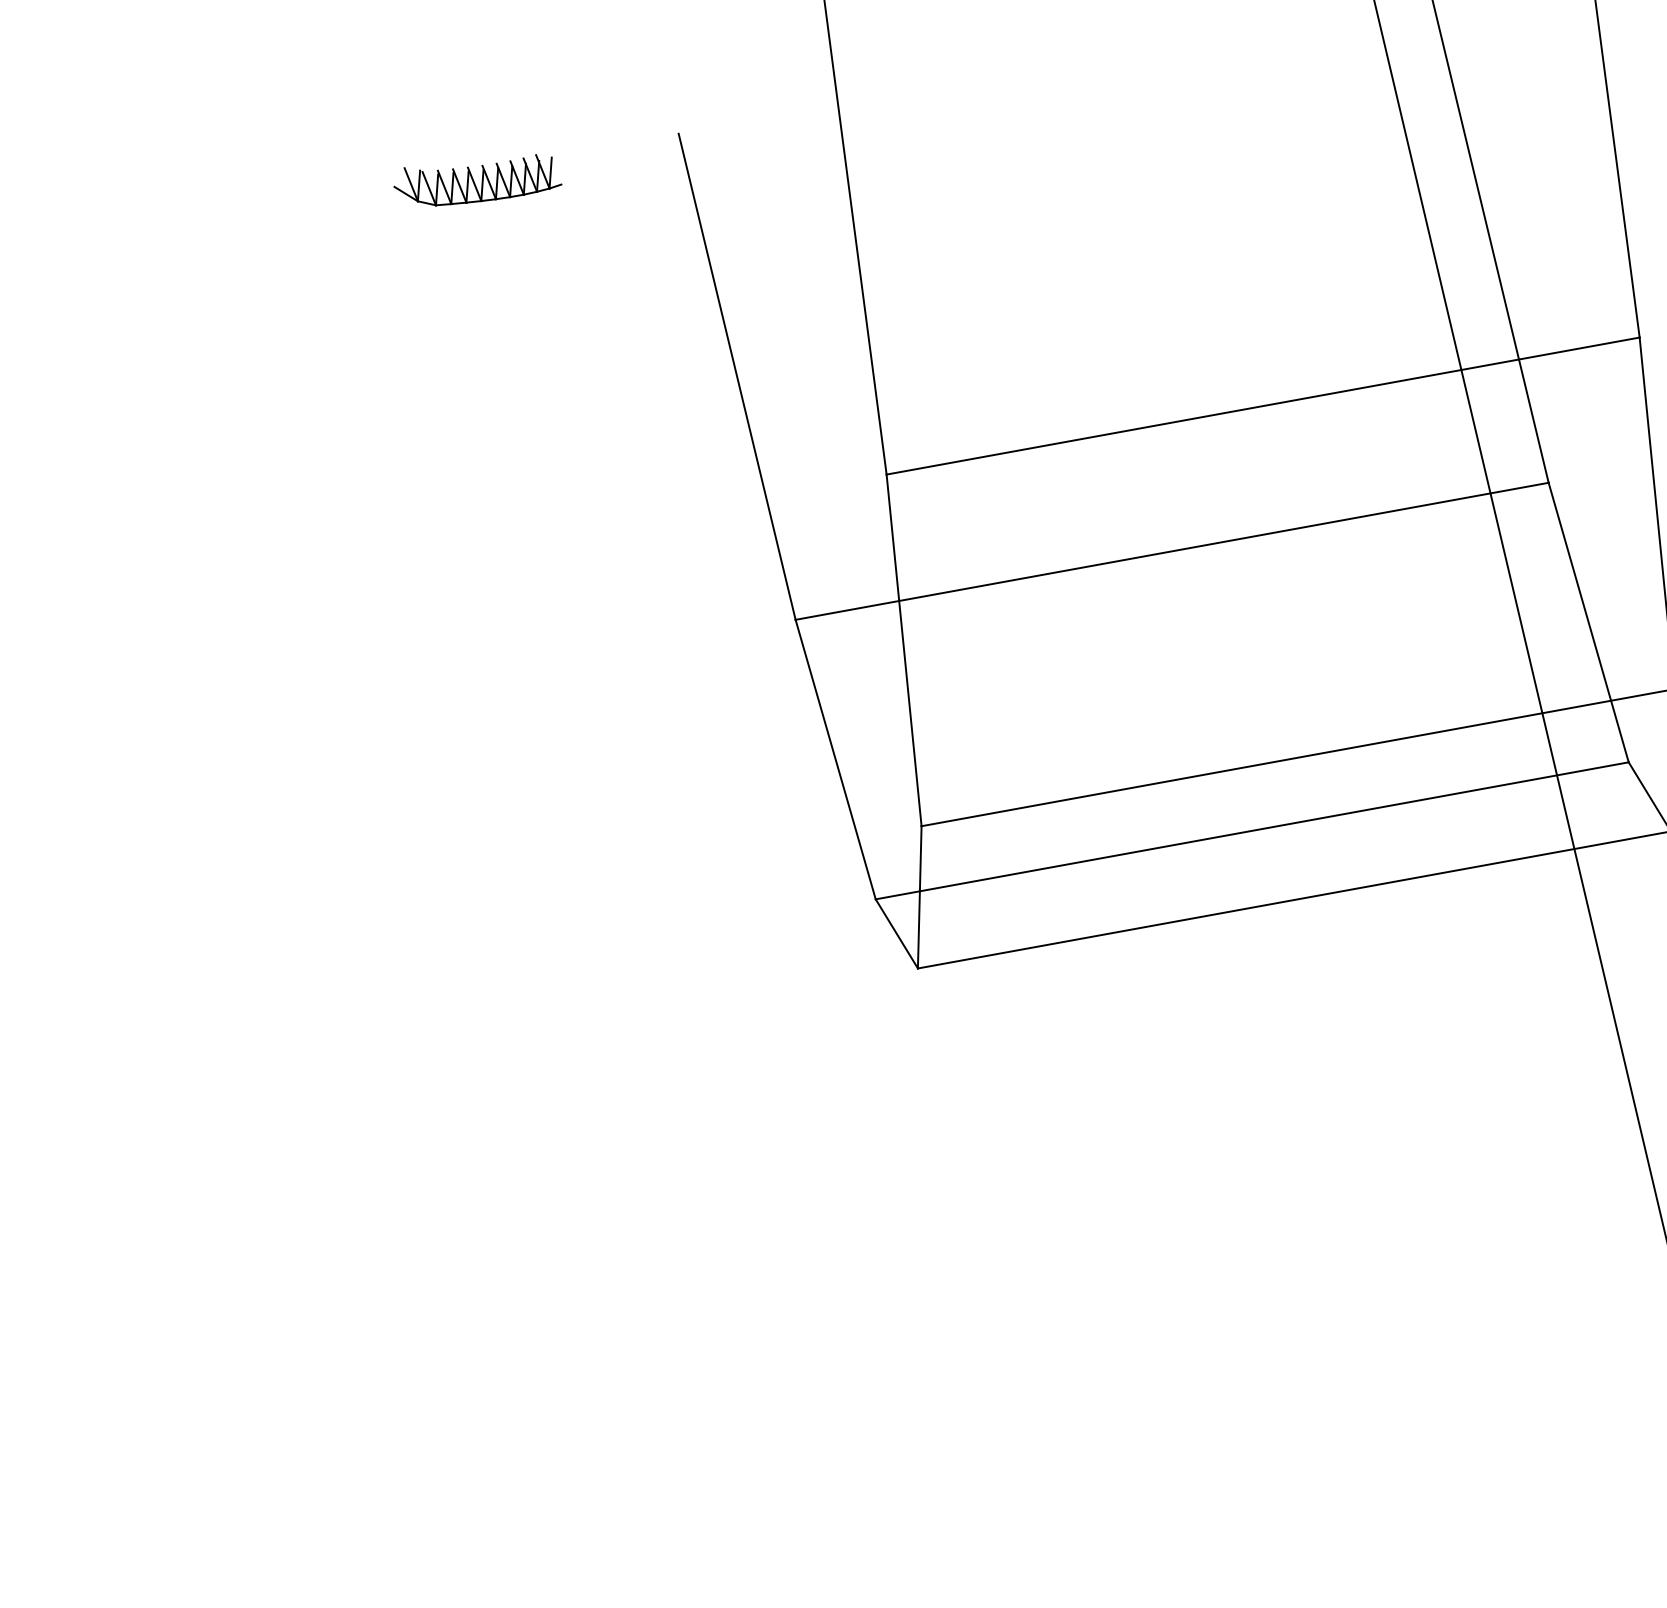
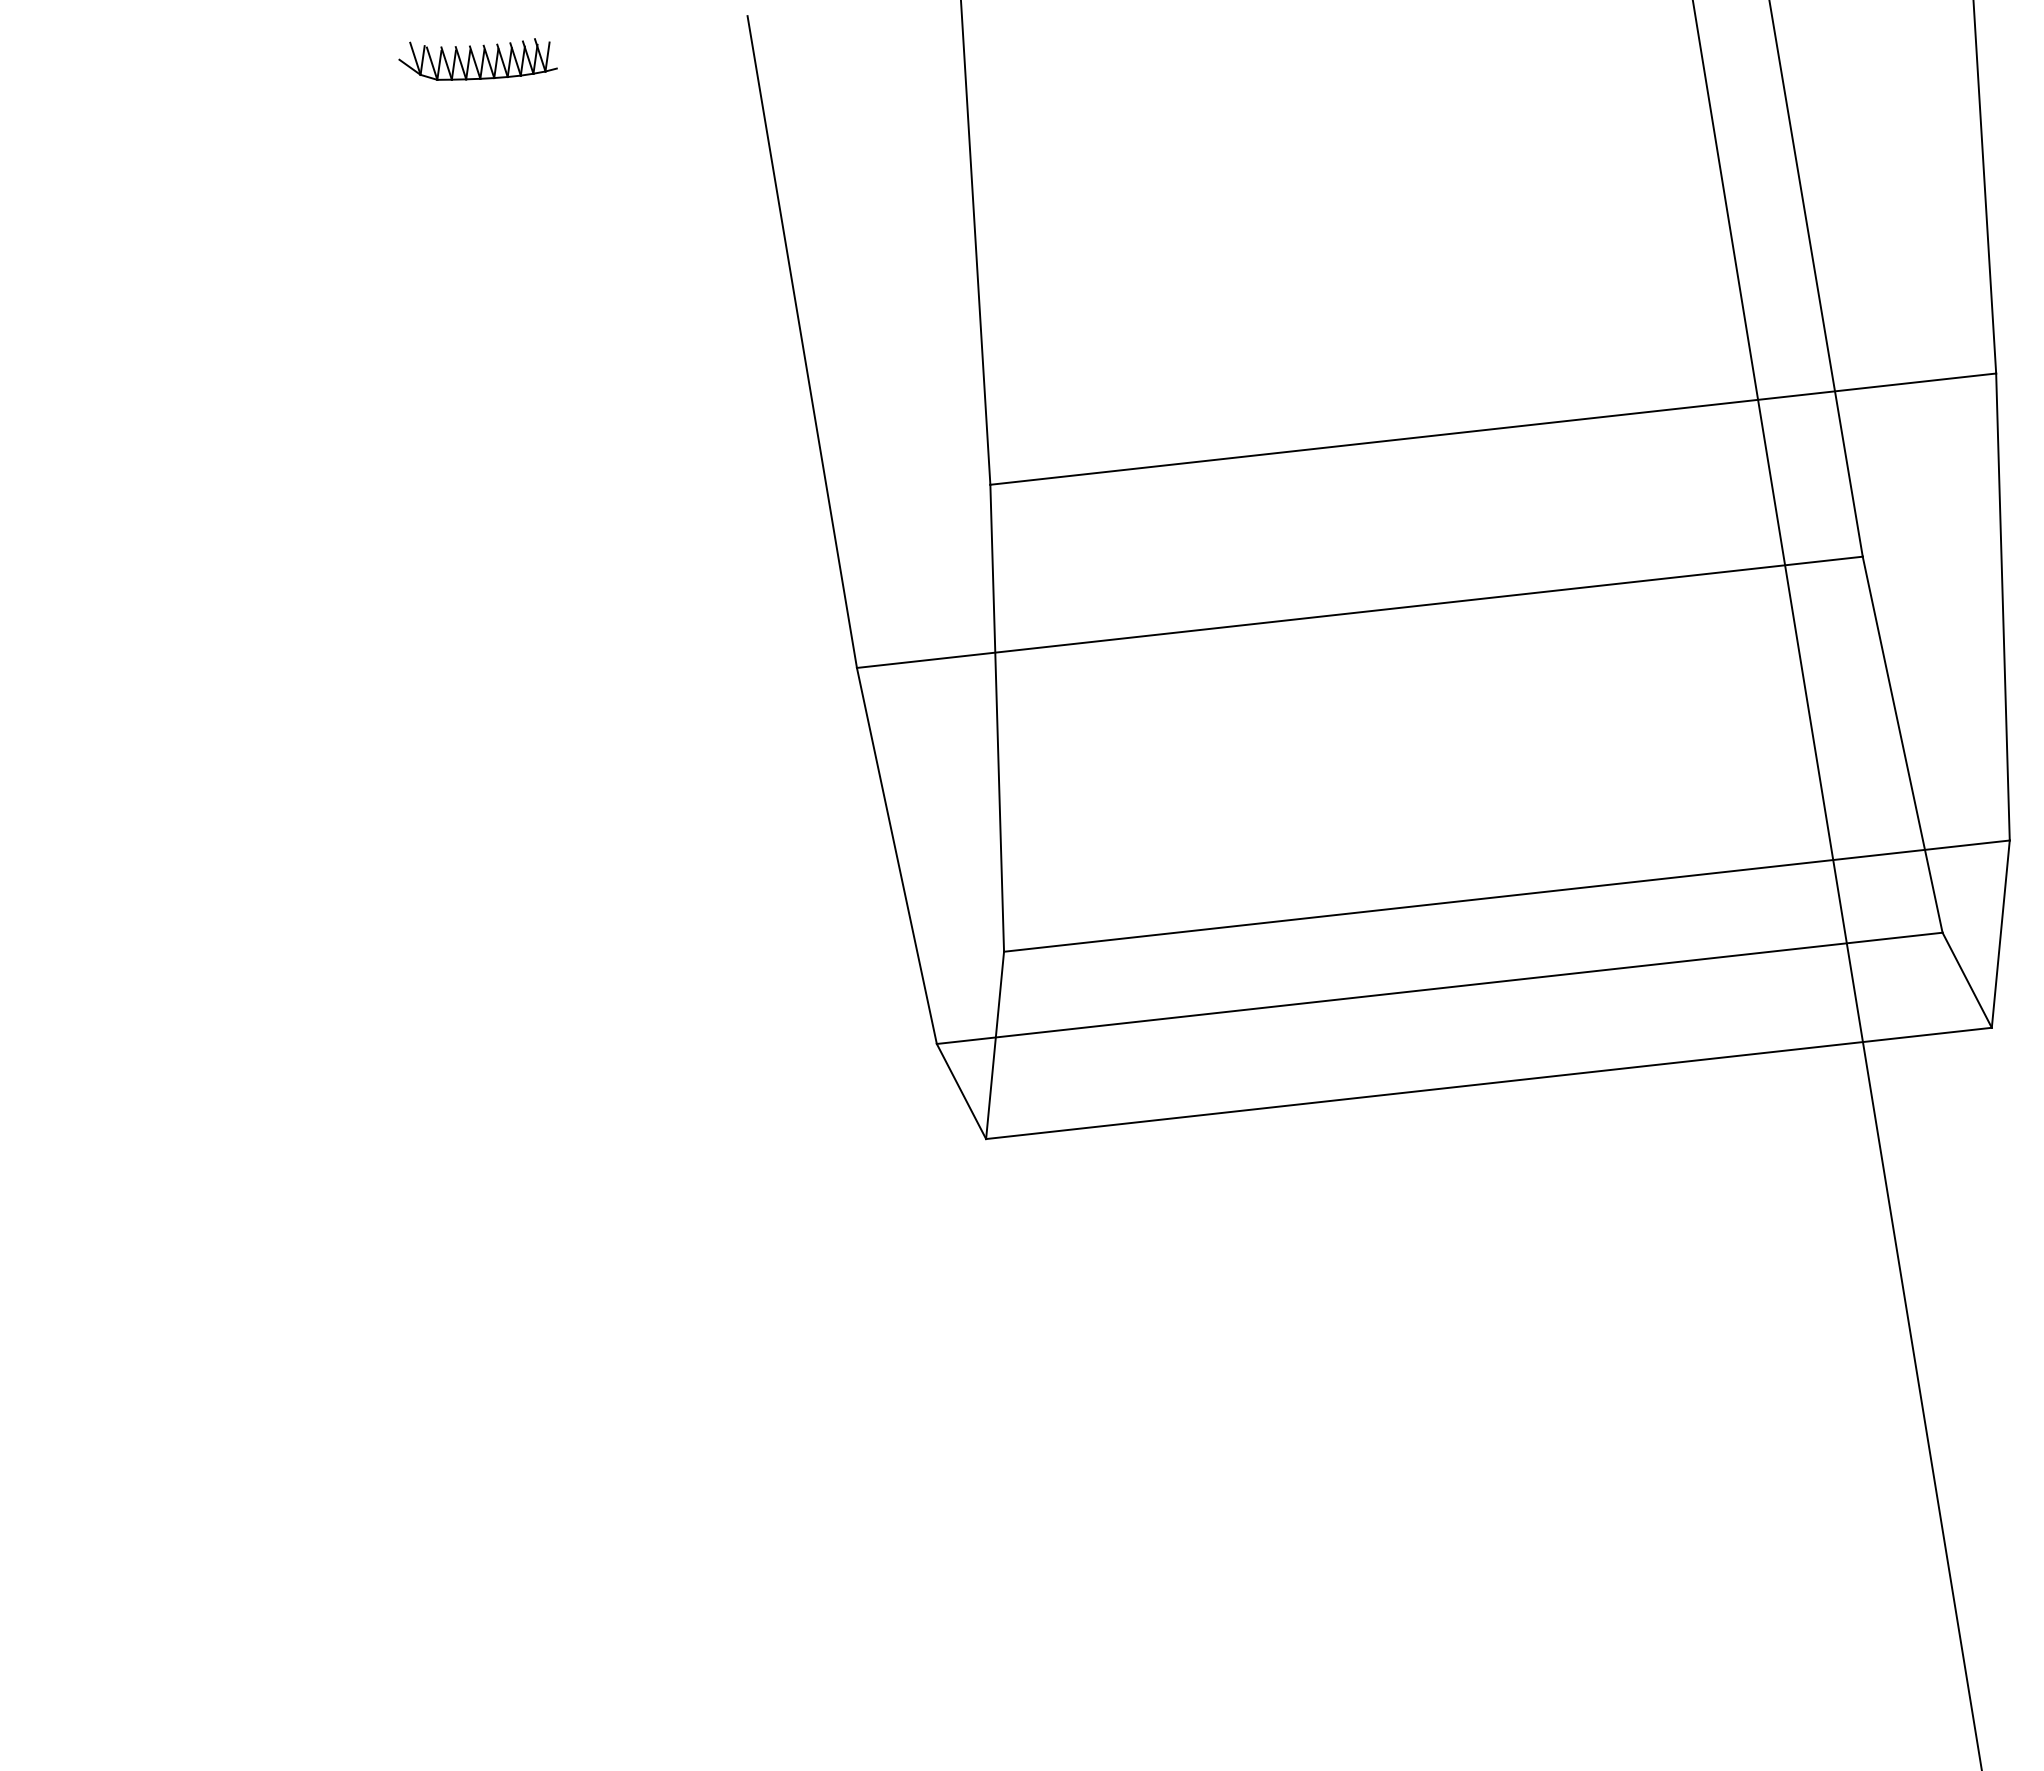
part: (477, 180) -> (477, 59), size x0.71

